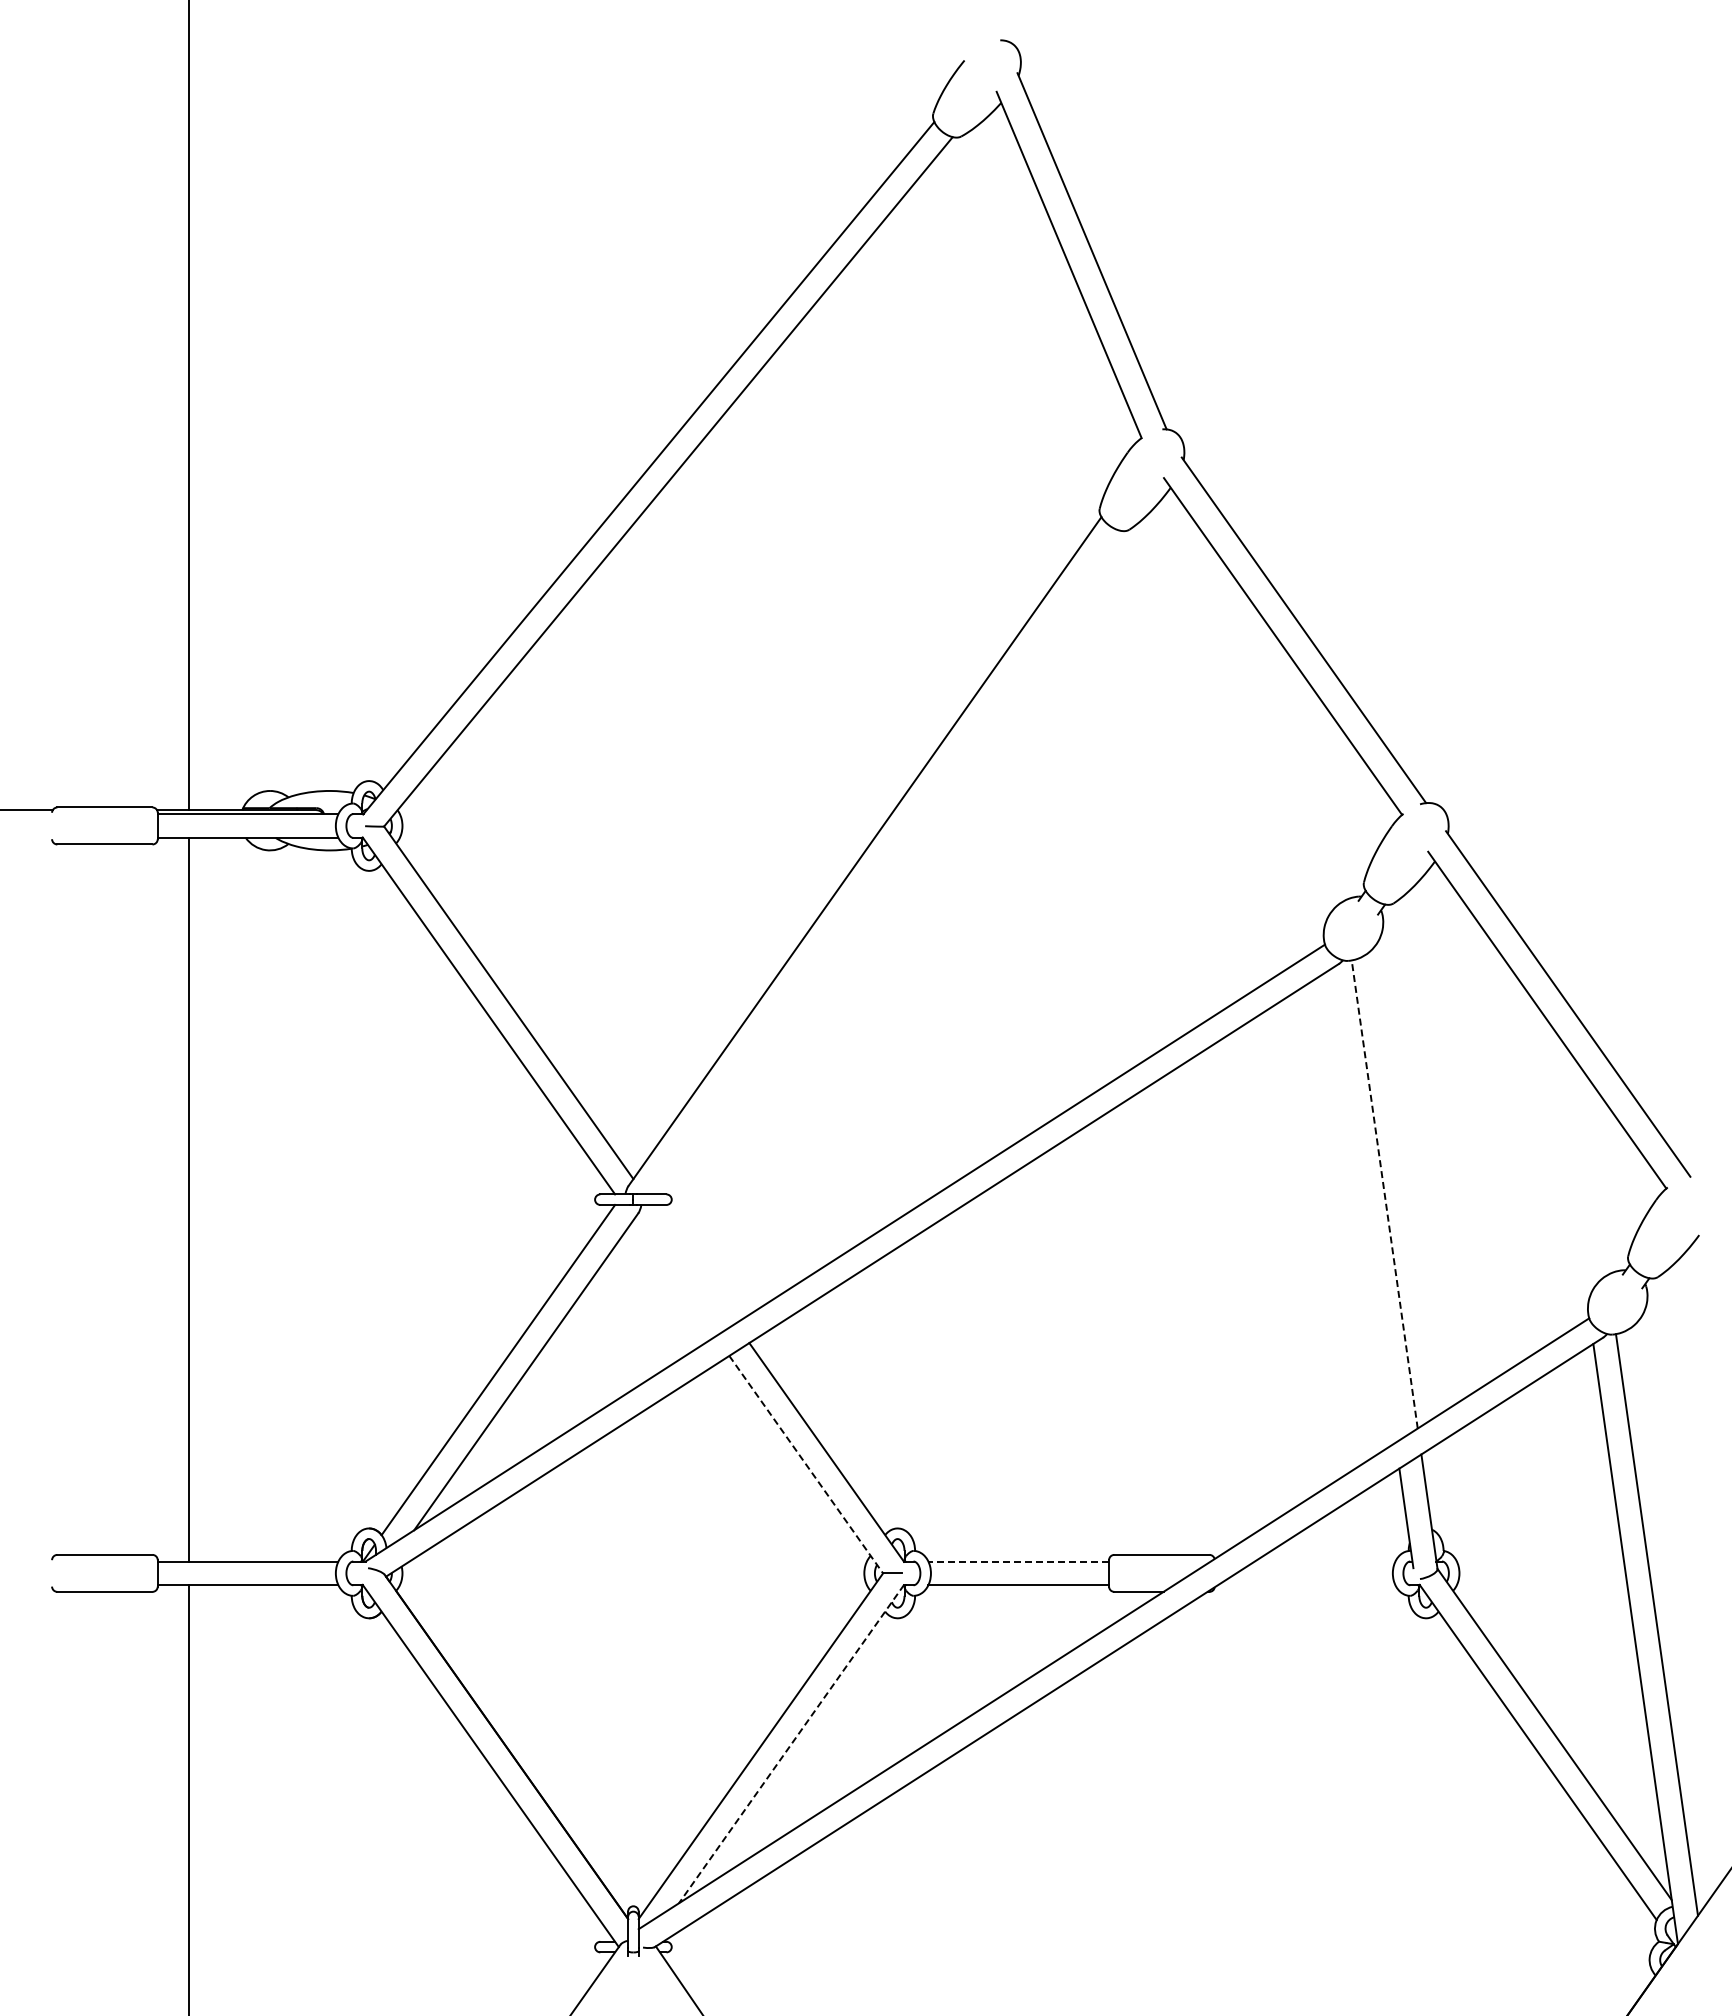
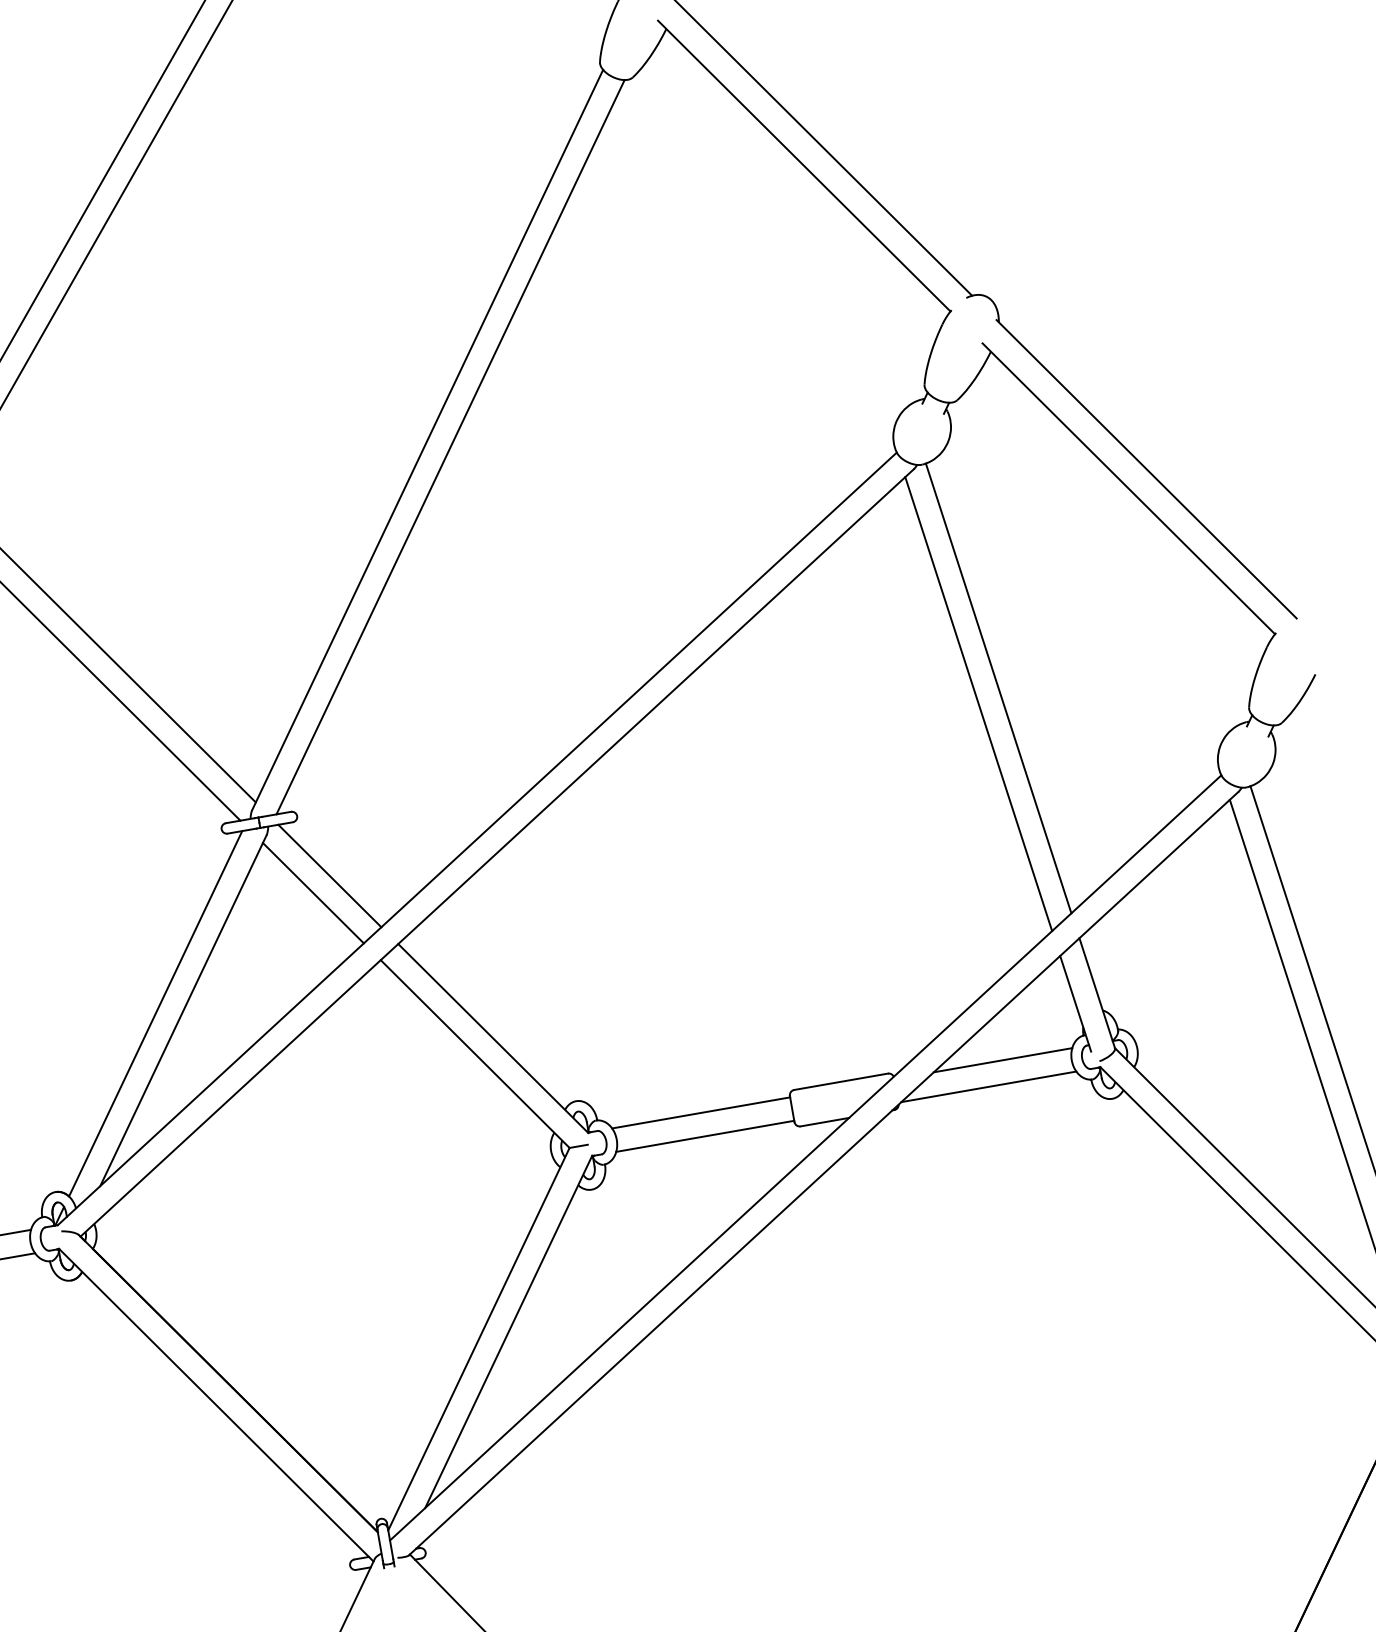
line: (885, 862) -> (449, 447), added
line: (1384, 1194) -> (998, 688), dashed -> solid
line: (1362, 1206) -> (978, 704), added
line: (693, 1263) -> (329, 875), added
line: (674, 1278) -> (313, 893), added
line: (806, 1465) -> (475, 1054), dashed -> solid
line: (1018, 1561) -> (700, 1112), dashed -> solid
line: (1324, 1561) -> (1002, 1060), added
line: (1306, 1585) -> (988, 1087), added
line: (791, 1744) -> (508, 1332), dashed -> solid

